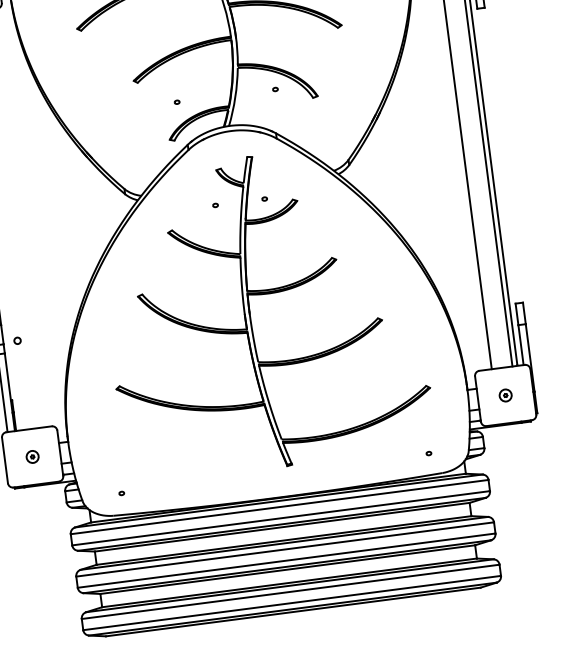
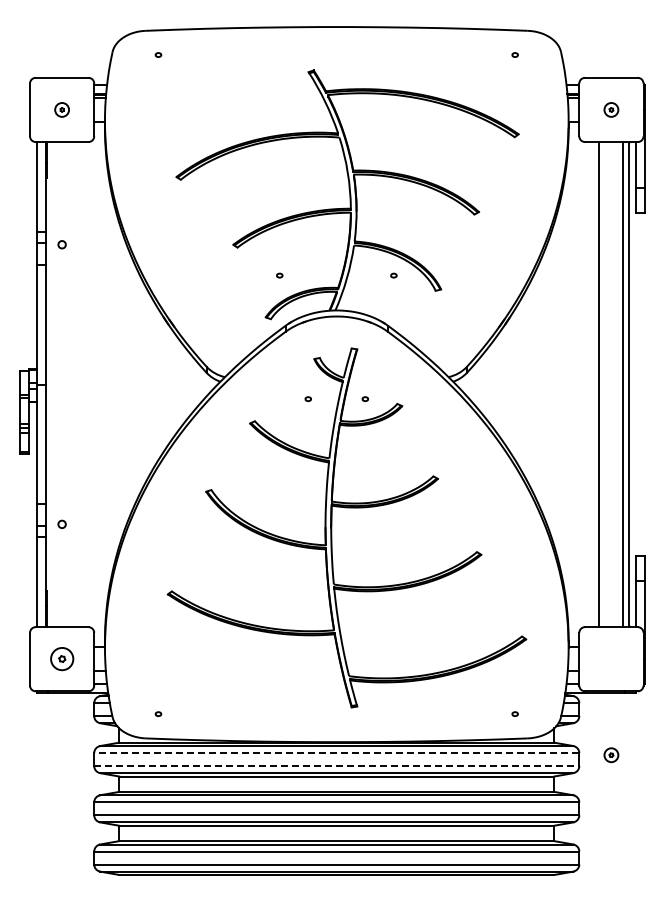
part: (505, 395) -> (611, 755), moved
part: (32, 457) -> (61, 659), size x1.6
line: (279, 507) -> (336, 753), solid -> dashed
line: (281, 518) -> (337, 766), solid -> dashed

